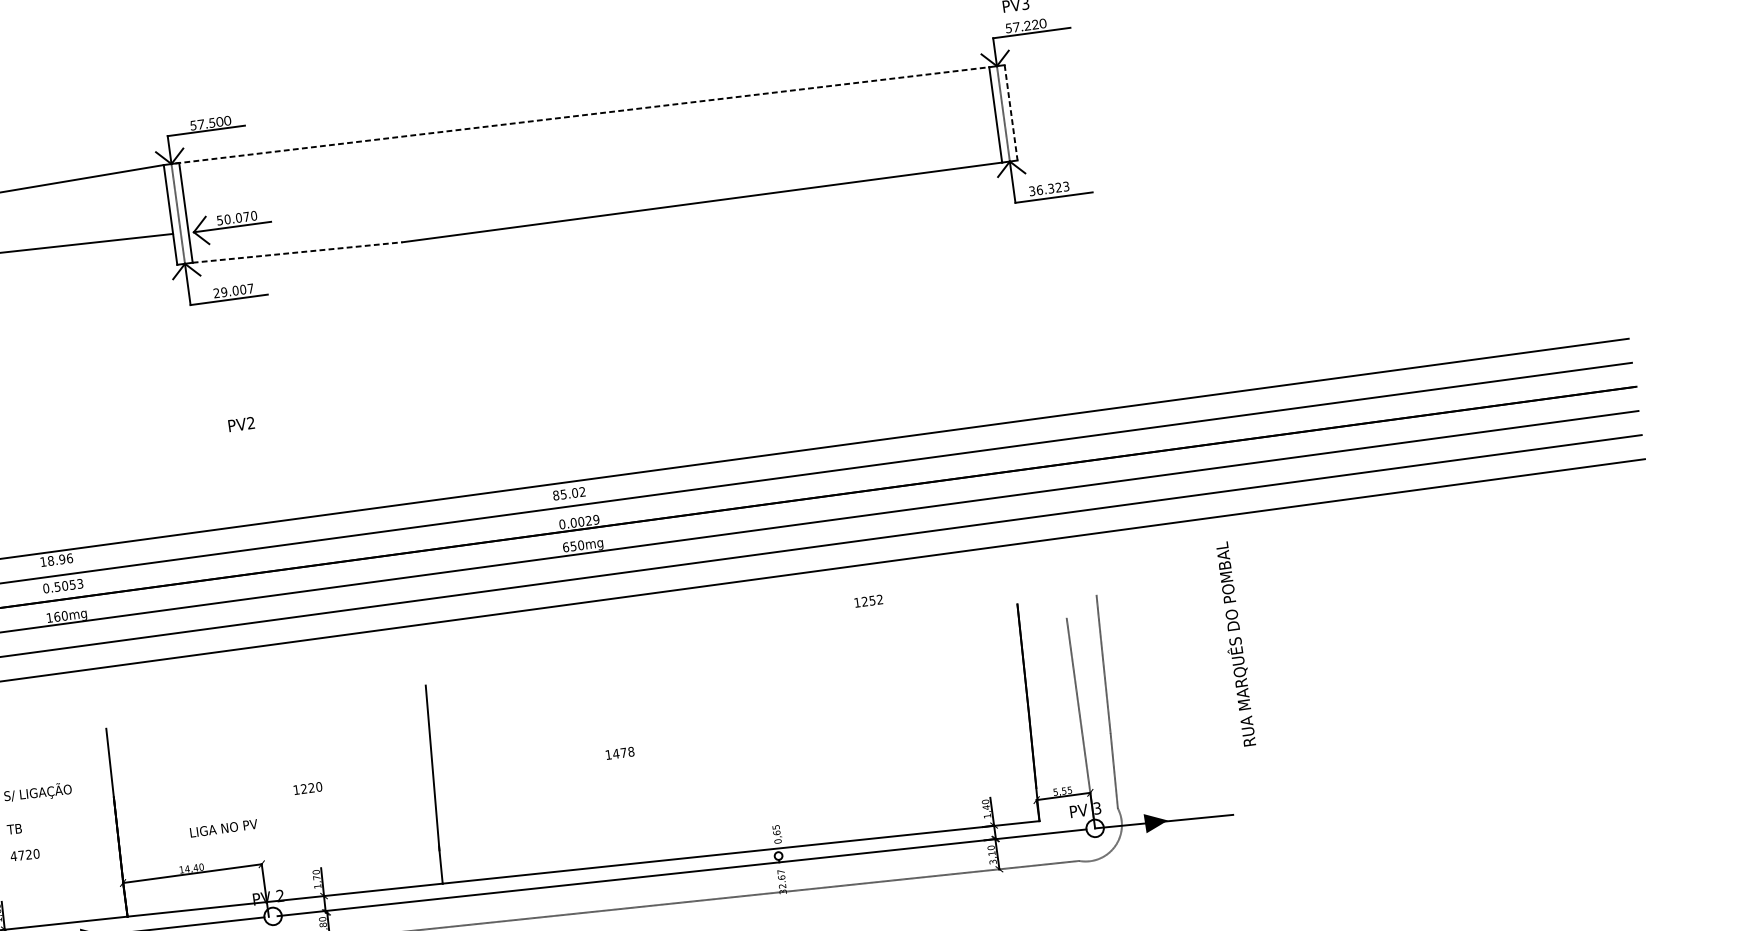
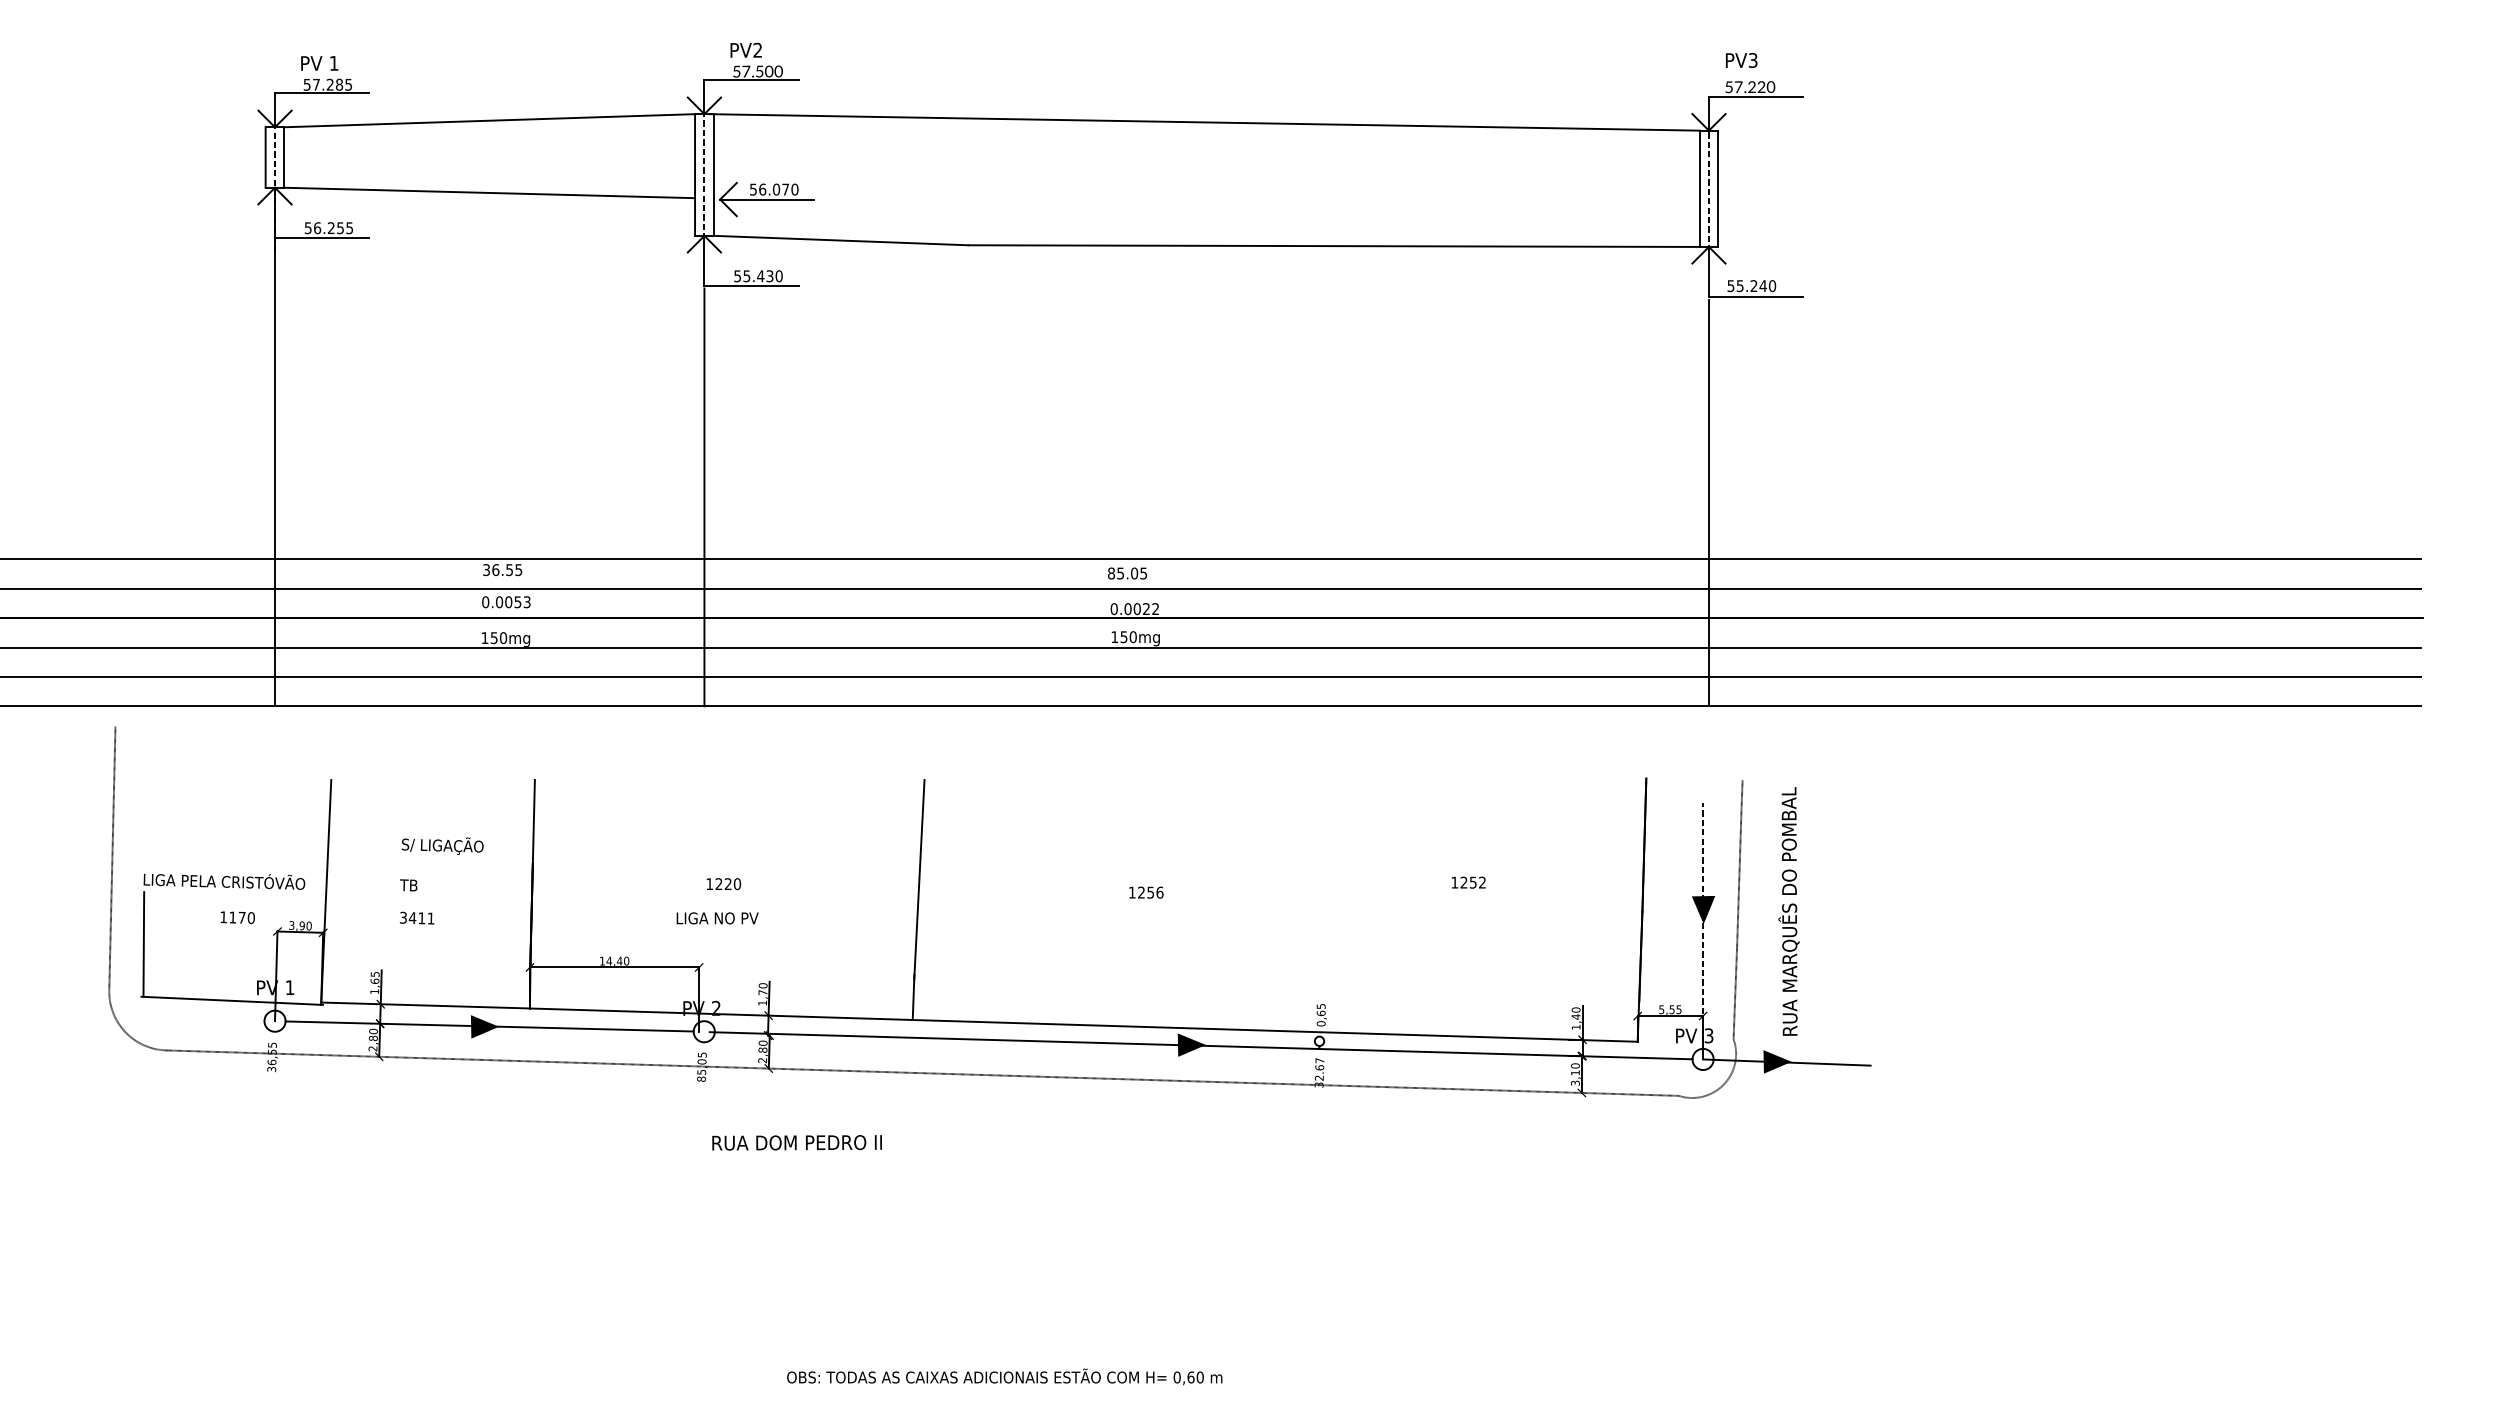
line: (1011, 113) -> (1718, 189), dashed -> solid
line: (582, 115) -> (1204, 122), dashed -> solid
text: (1049, 189) -> (1751, 286), 36.323 -> 55.240
text: (227, 219) -> (762, 189), 50.070 -> 56.070
line: (297, 252) -> (841, 240), dashed -> solid
text: (233, 291) -> (758, 276), 29.007 -> 55.430
line: (1037, 371) -> (1708, 503), added
text: (240, 423) -> (745, 49), moved
line: (214, 478) -> (704, 497), added
text: (582, 491) -> (1143, 573), 85.02 -> 85.05
text: (596, 520) -> (1155, 609), 0.0029 -> 0.0022
text: (565, 547) -> (1114, 637), 650mg -> 150mg
text: (56, 560) -> (502, 570), 18.96 -> 36.55
text: (57, 587) -> (499, 602), 0.5053 -> 0.0053
text: (868, 601) -> (1468, 882), moved
text: (56, 617) -> (493, 638), 160mg -> 150mg
text: (1235, 644) -> (1788, 911), moved
fill: (1078, 705) -> (1703, 909), added
text: (623, 752) -> (1150, 892), 1478 -> 1256
text: (307, 788) -> (723, 884), moved
text: (223, 828) -> (717, 918), moved
text: (24, 854) -> (416, 917), 4720 -> 3411
fill: (673, 872) -> (1191, 1044), added

